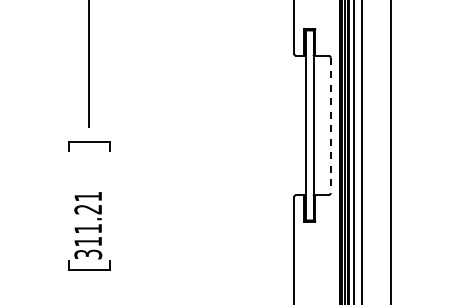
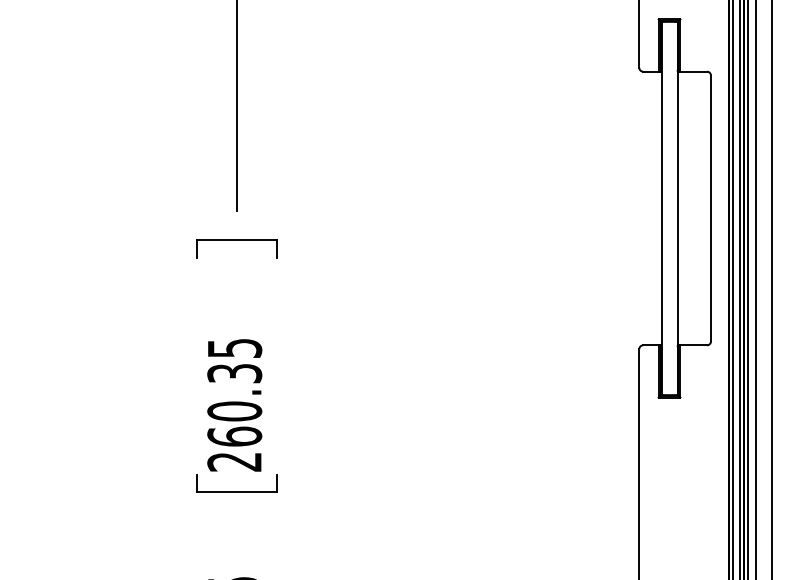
line: (330, 125) -> (710, 208), dashed -> solid
text: (88, 225) -> (235, 404), 311.21 -> 260.35

